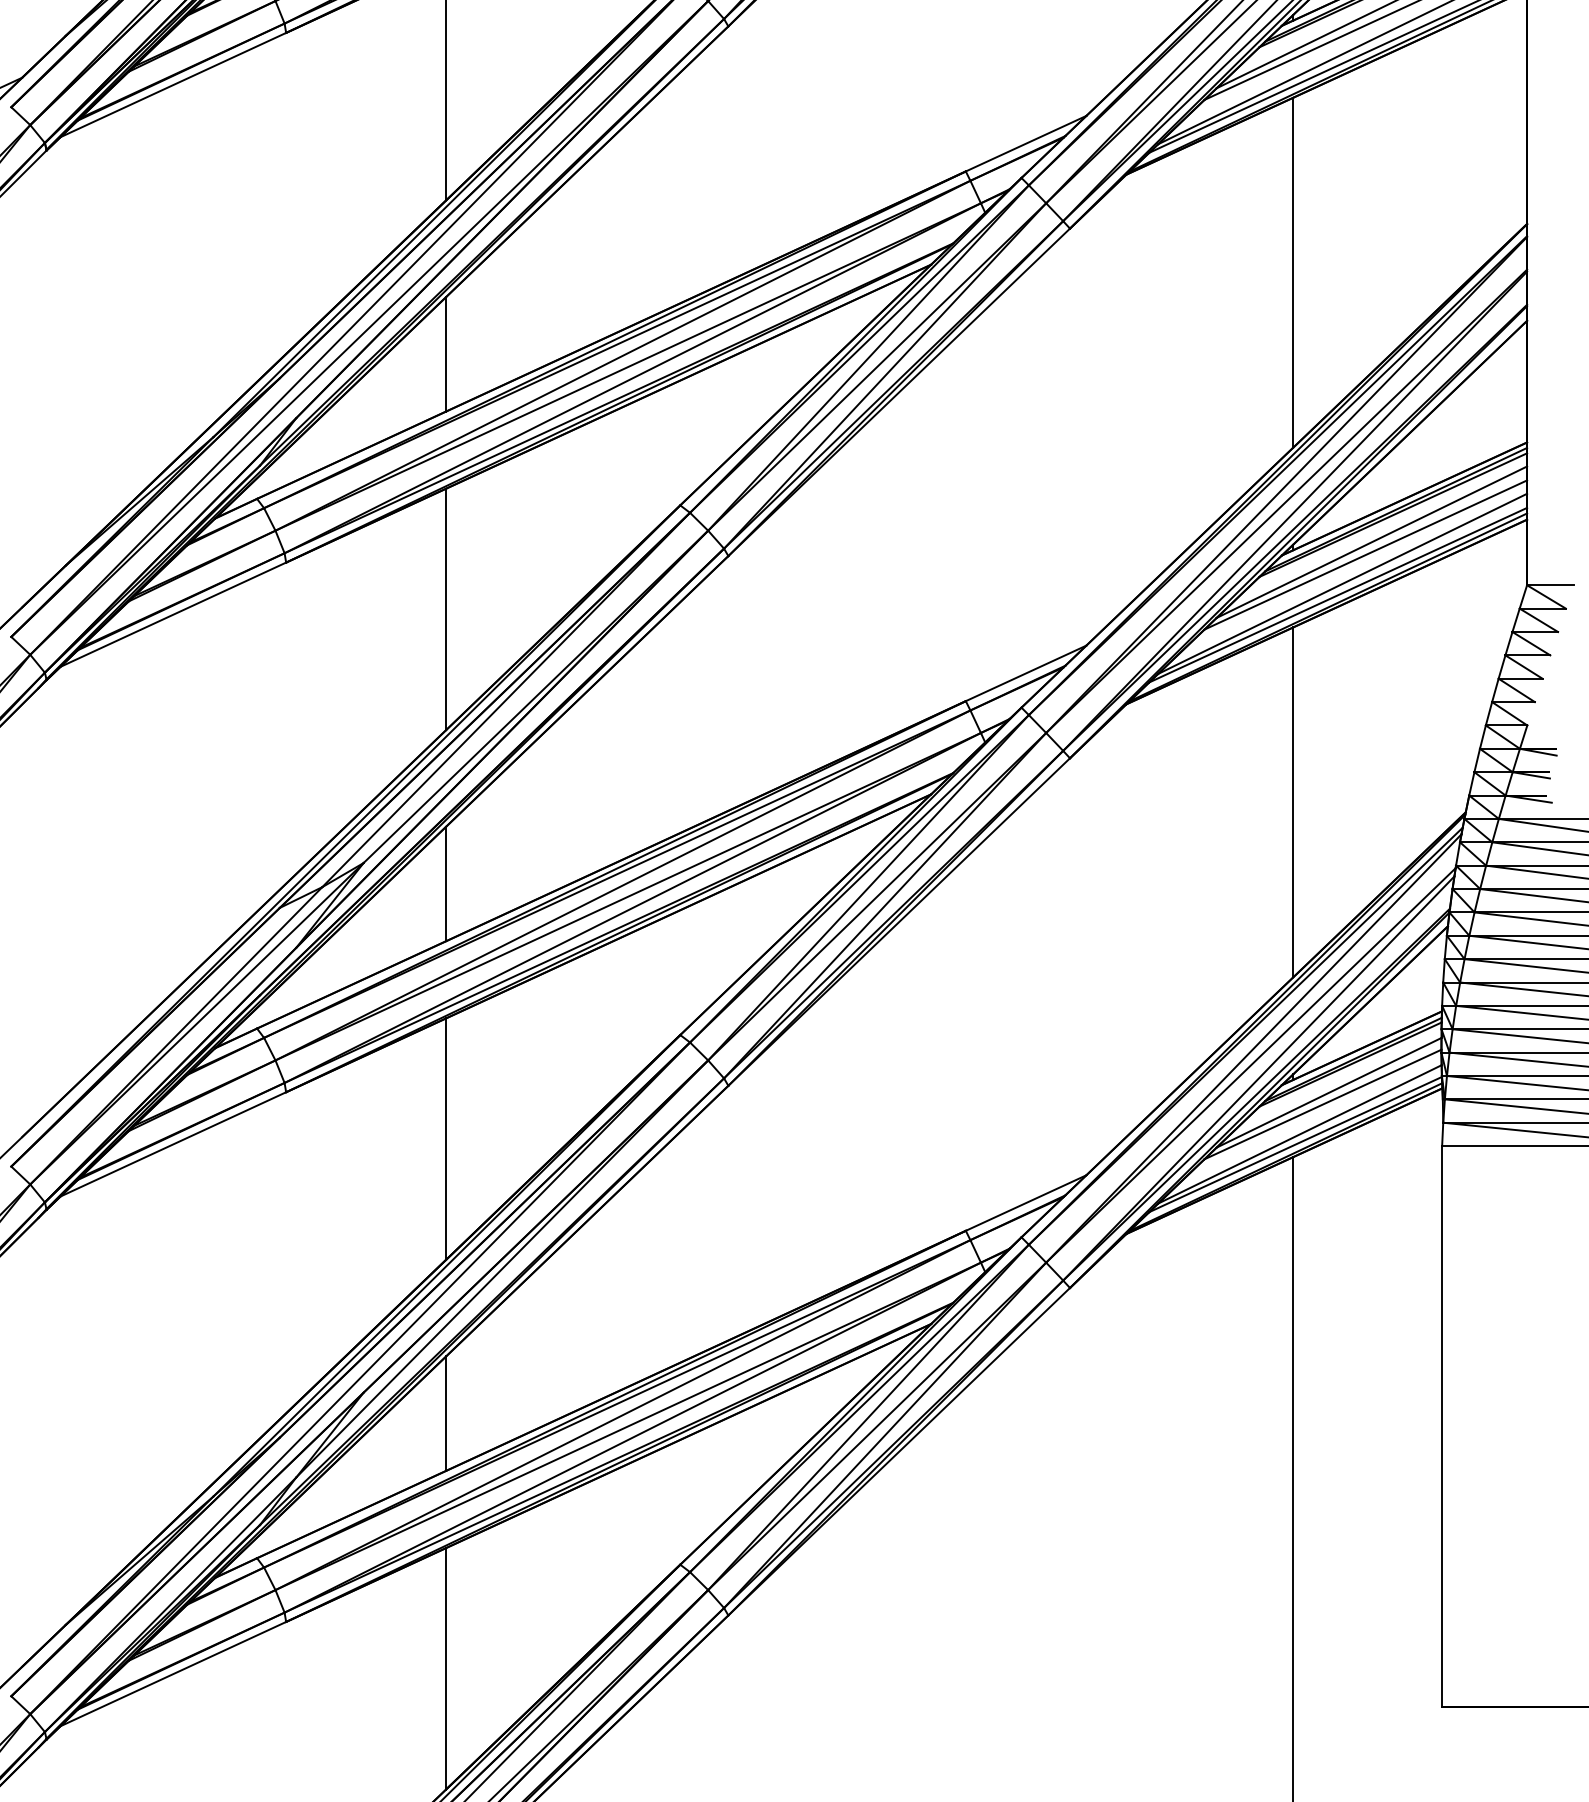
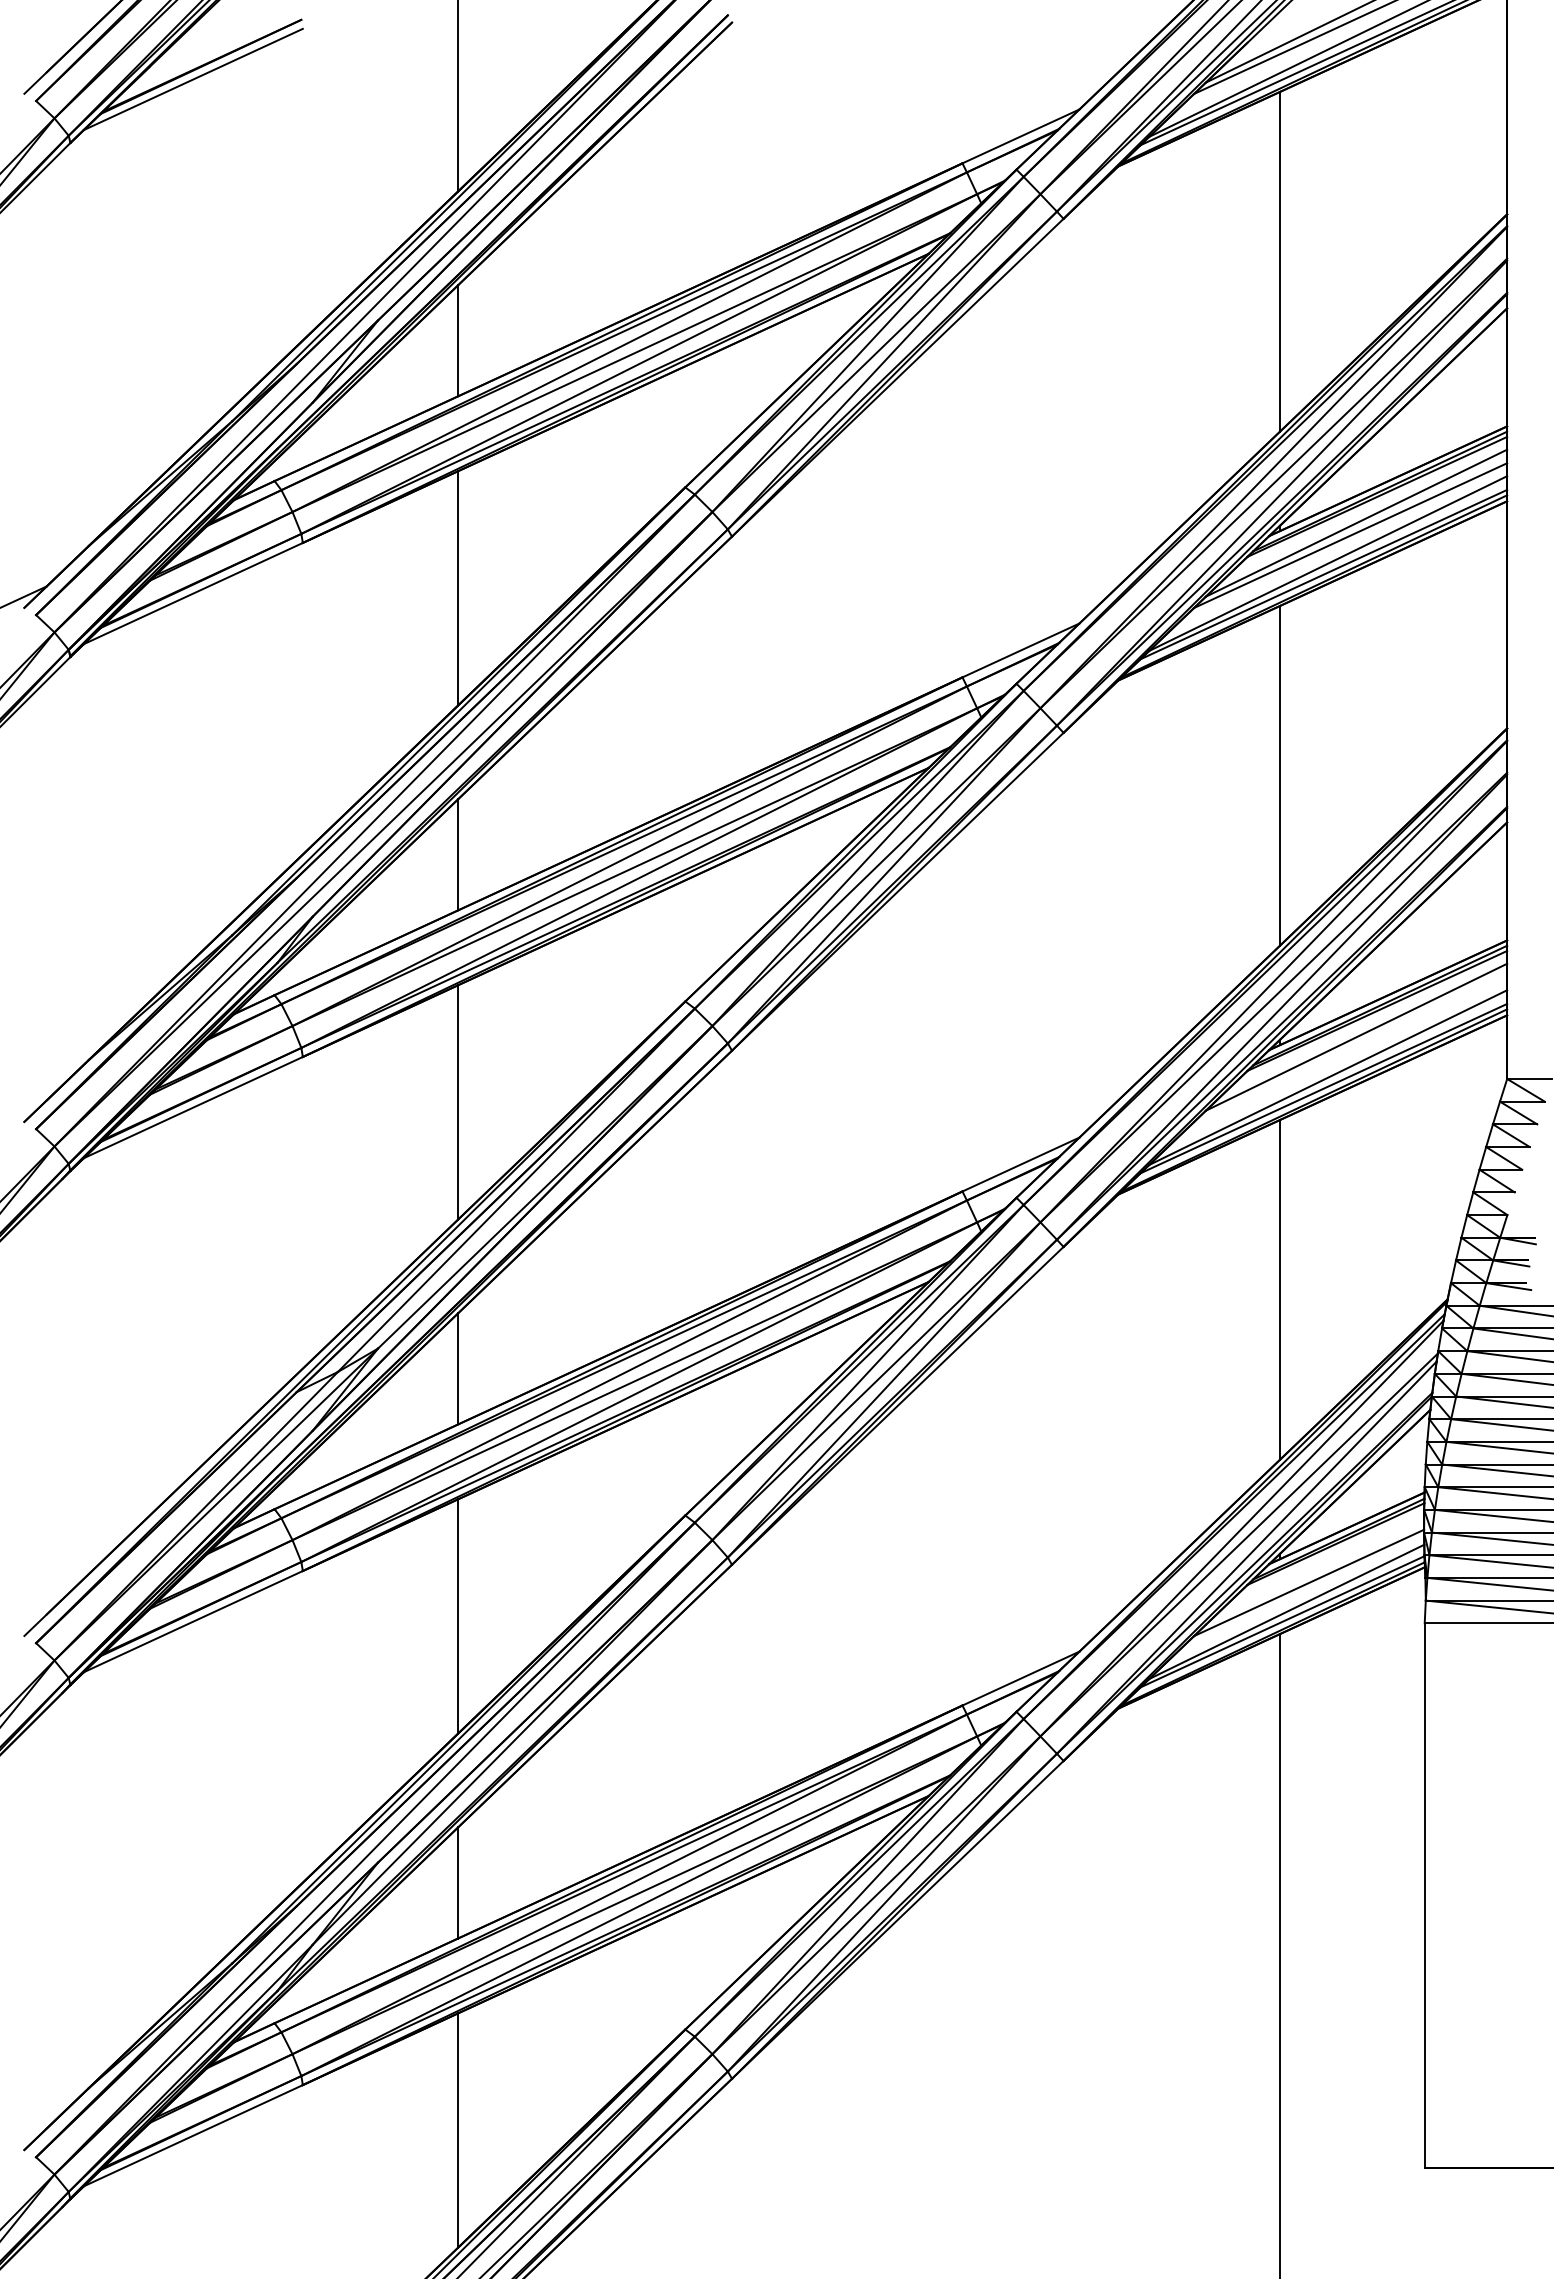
line: (1365, 554) -> (1350, 1049), removed
line: (1328, 1092) -> (1314, 1571), removed

